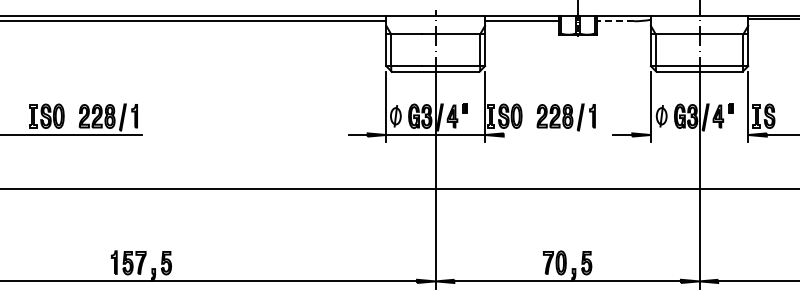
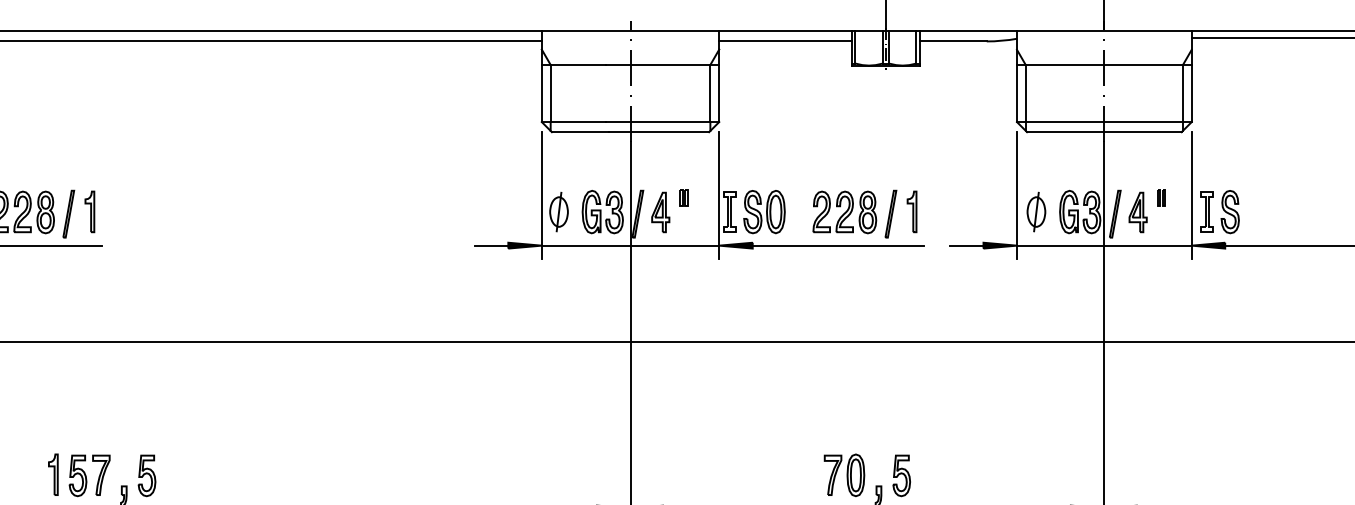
line: (615, 21) -> (953, 41), dashed -> solid
line: (551, 135) -> (838, 246), added
line: (699, 135) -> (1104, 246), added

